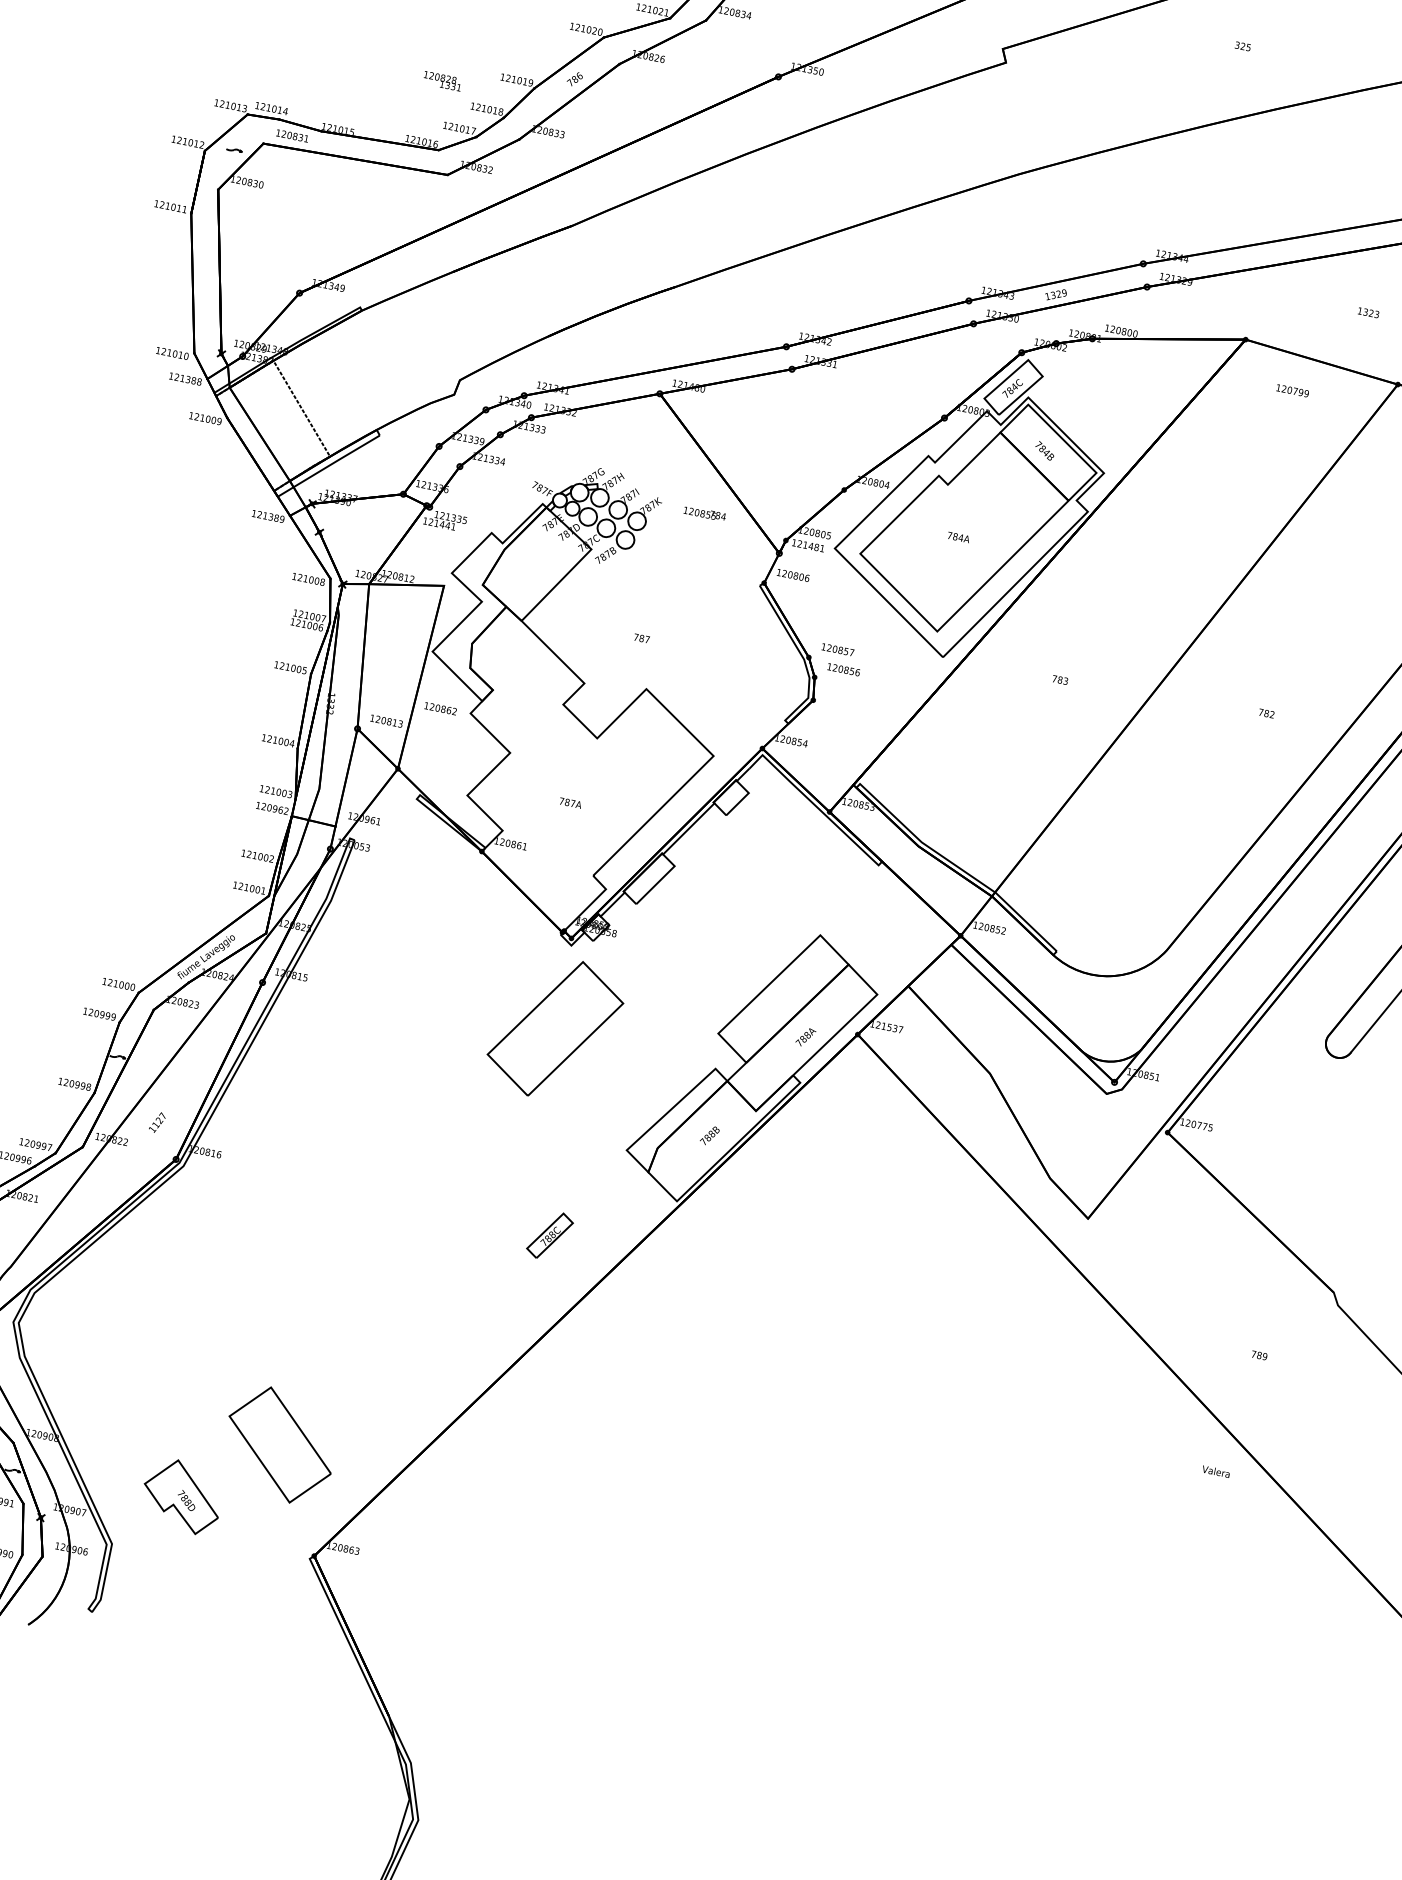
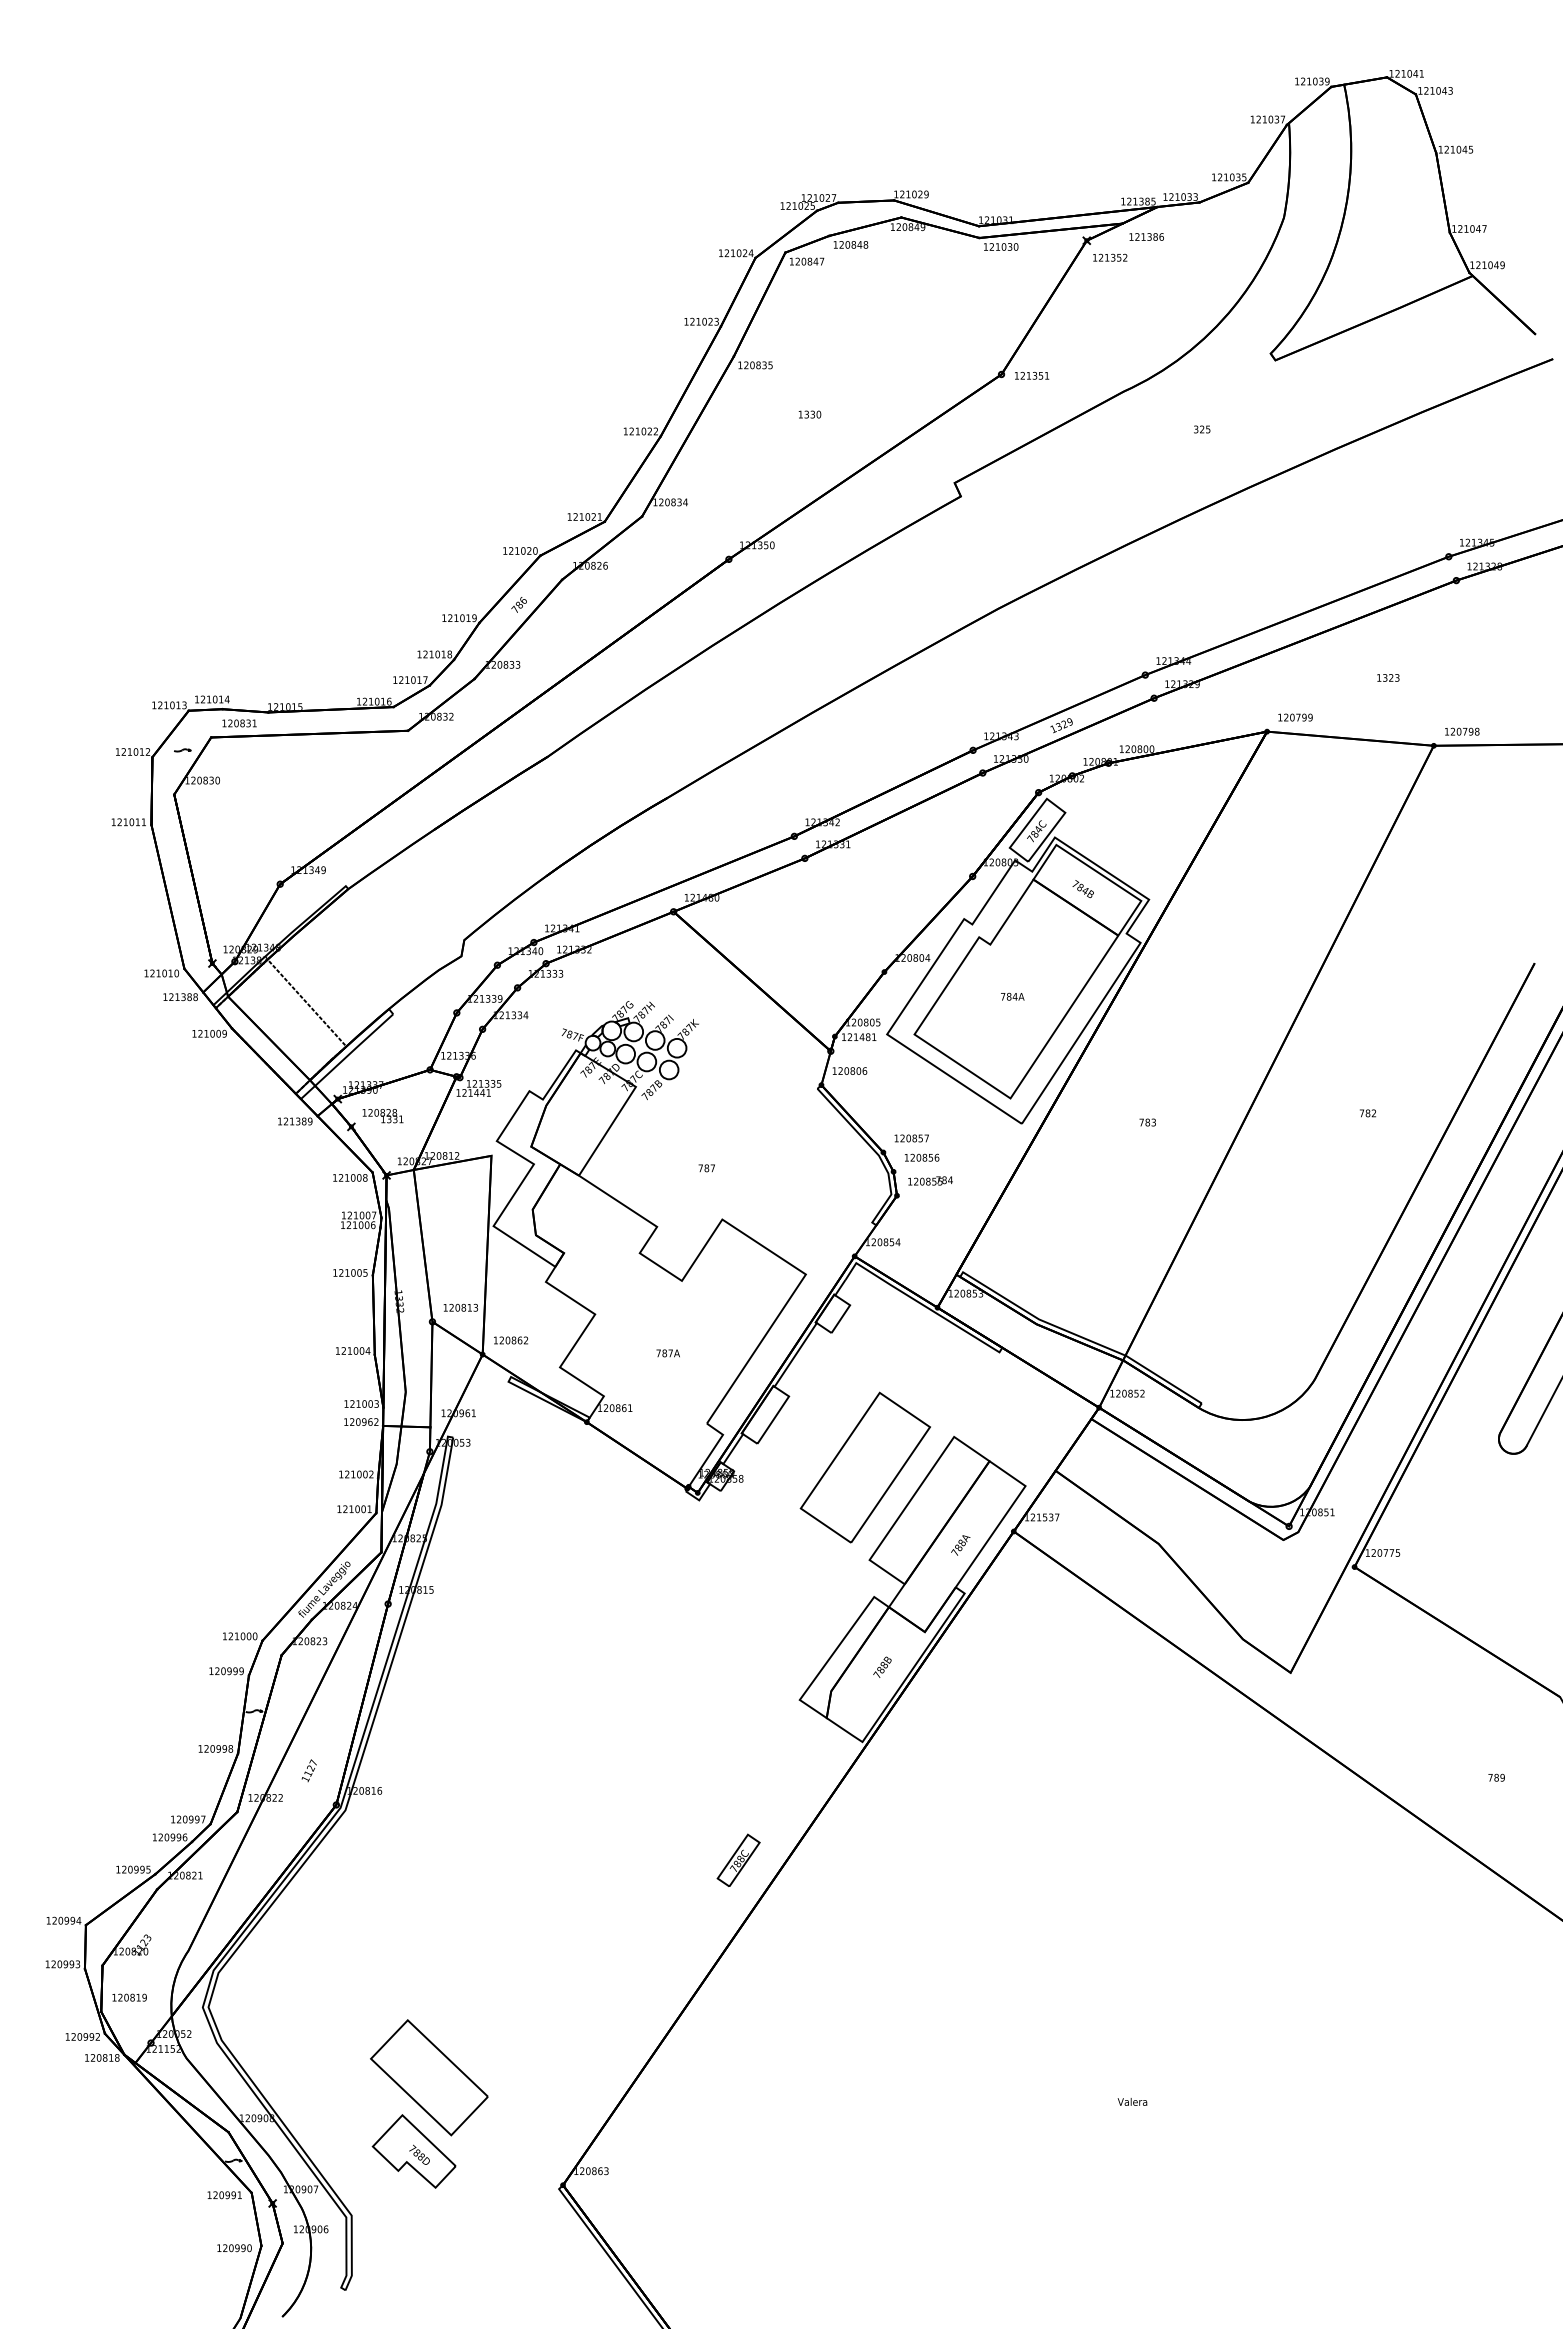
text: (442, 81) -> (382, 1116), moved
text: (1292, 390) -> (1295, 717), moved
text: (704, 513) -> (930, 1180), moved
text: (440, 708) -> (510, 1340), moved
part: (554, 1028) -> (864, 1467), moved
part: (550, 1234) -> (738, 1859), moved
part: (280, 1444) -> (429, 2077), moved
text: (1216, 1471) -> (1132, 2101), moved

